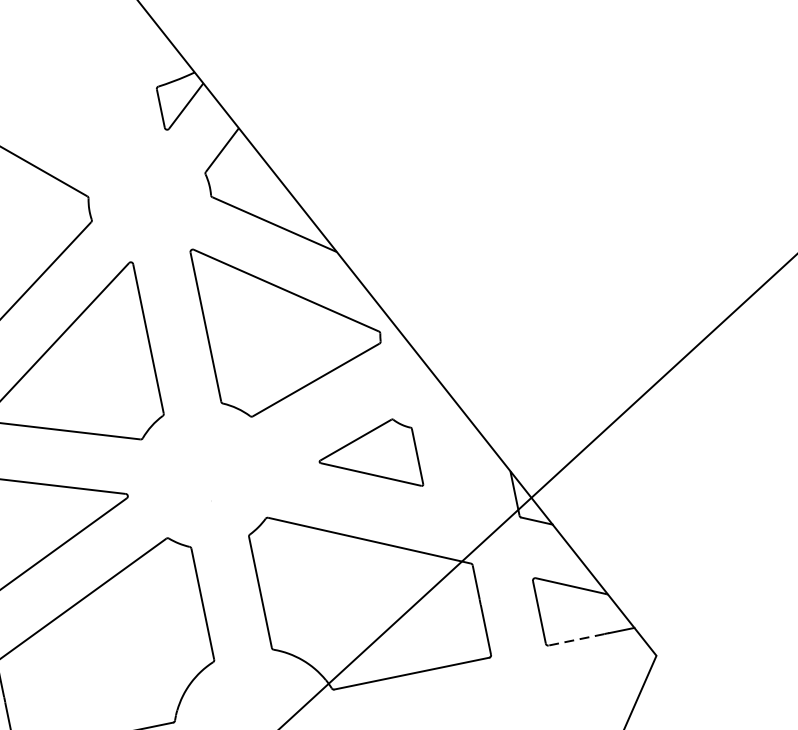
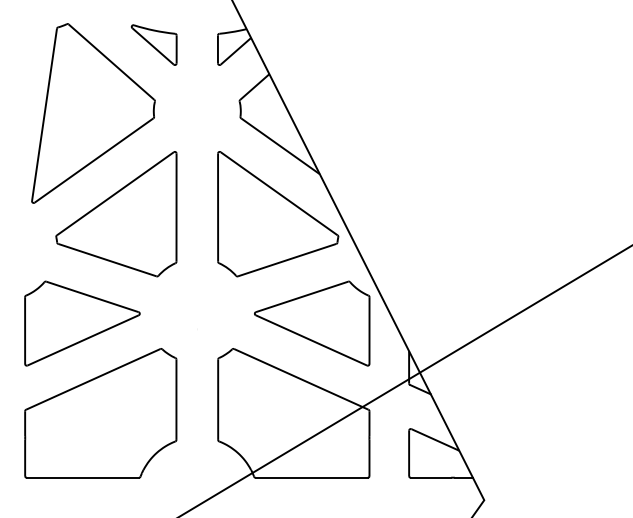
part: (70, 120) -> (153, 44), added
part: (369, 460) -> (312, 323), size x1.67
line: (575, 639) -> (430, 477), dashed -> solid

